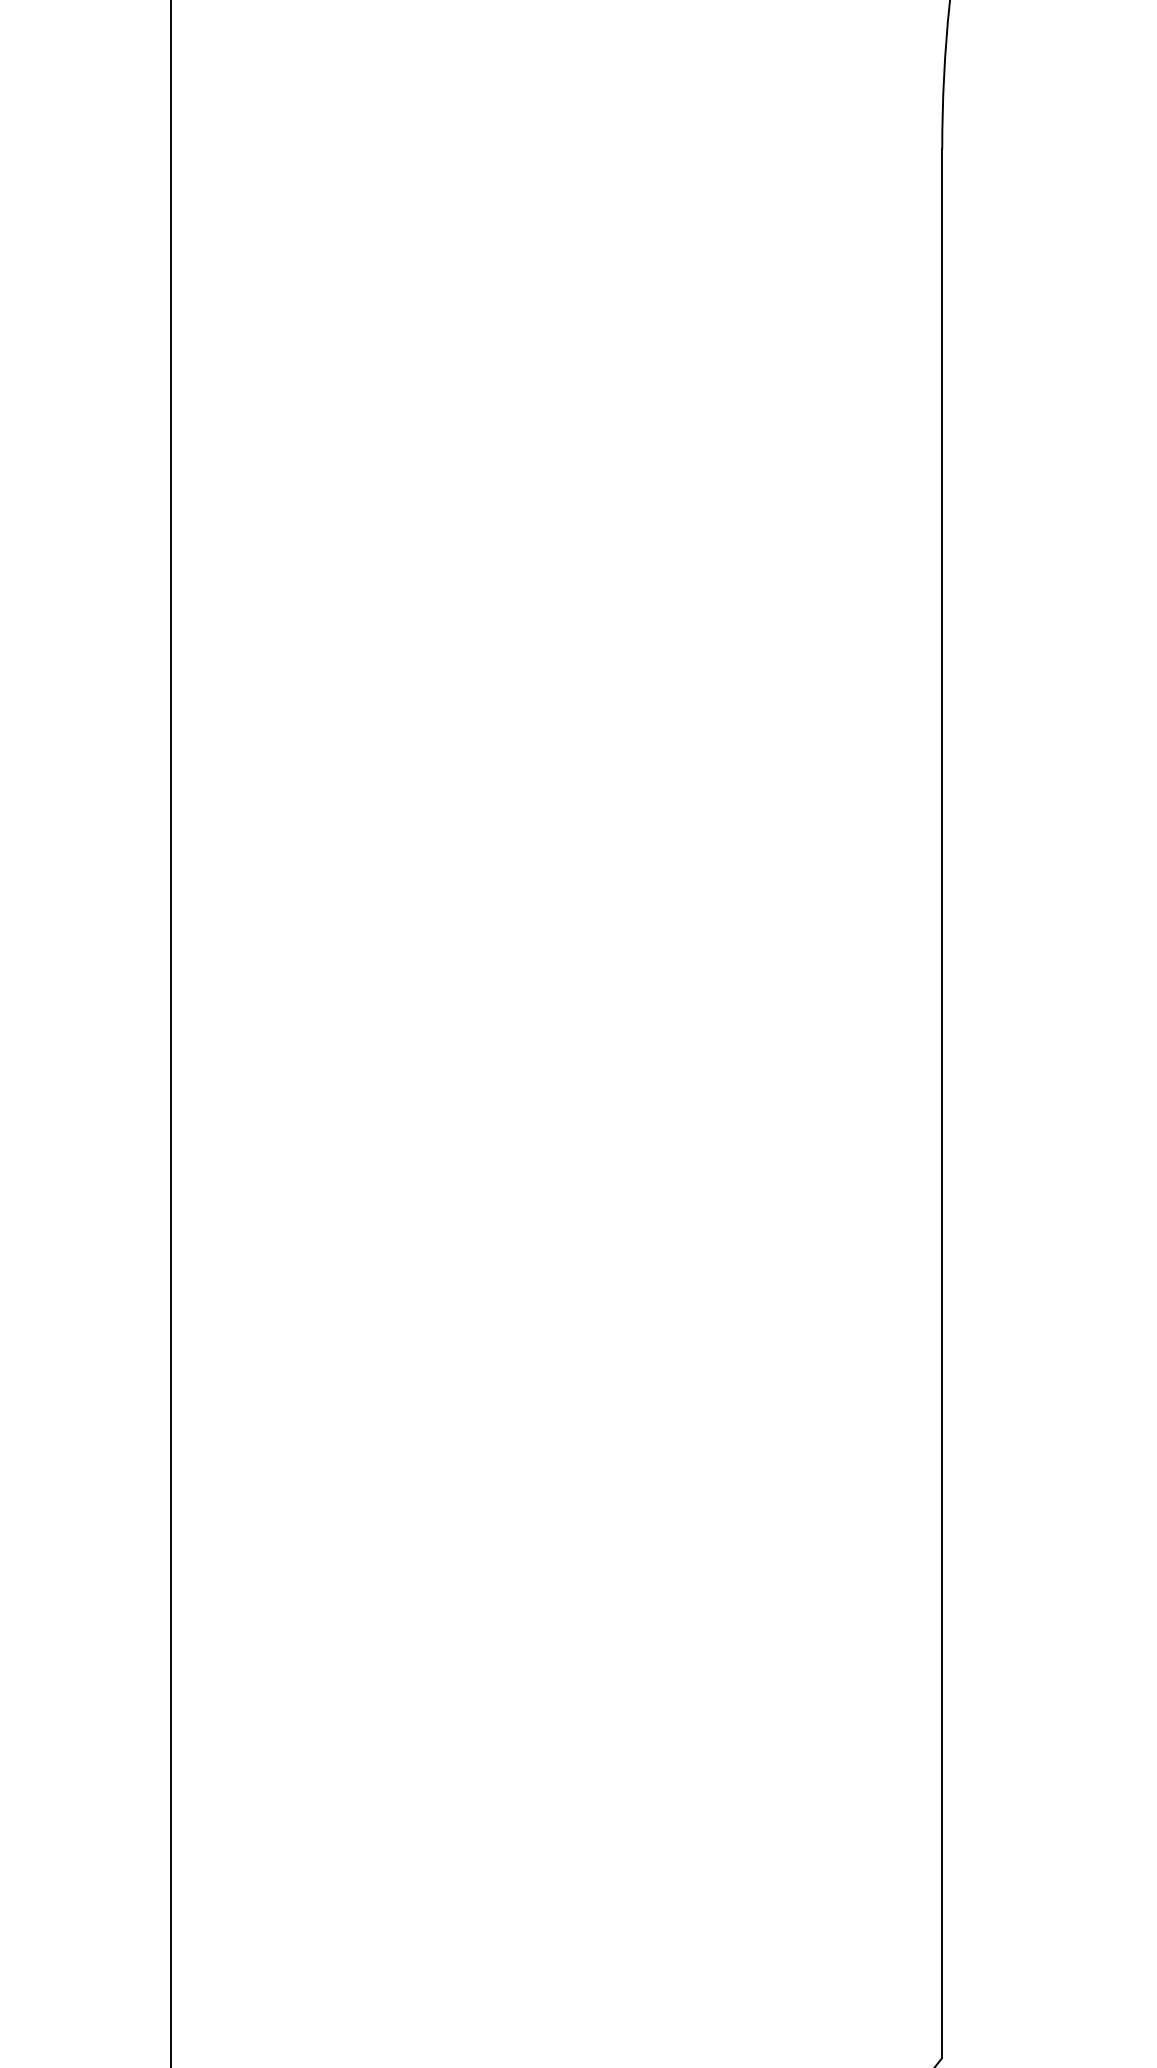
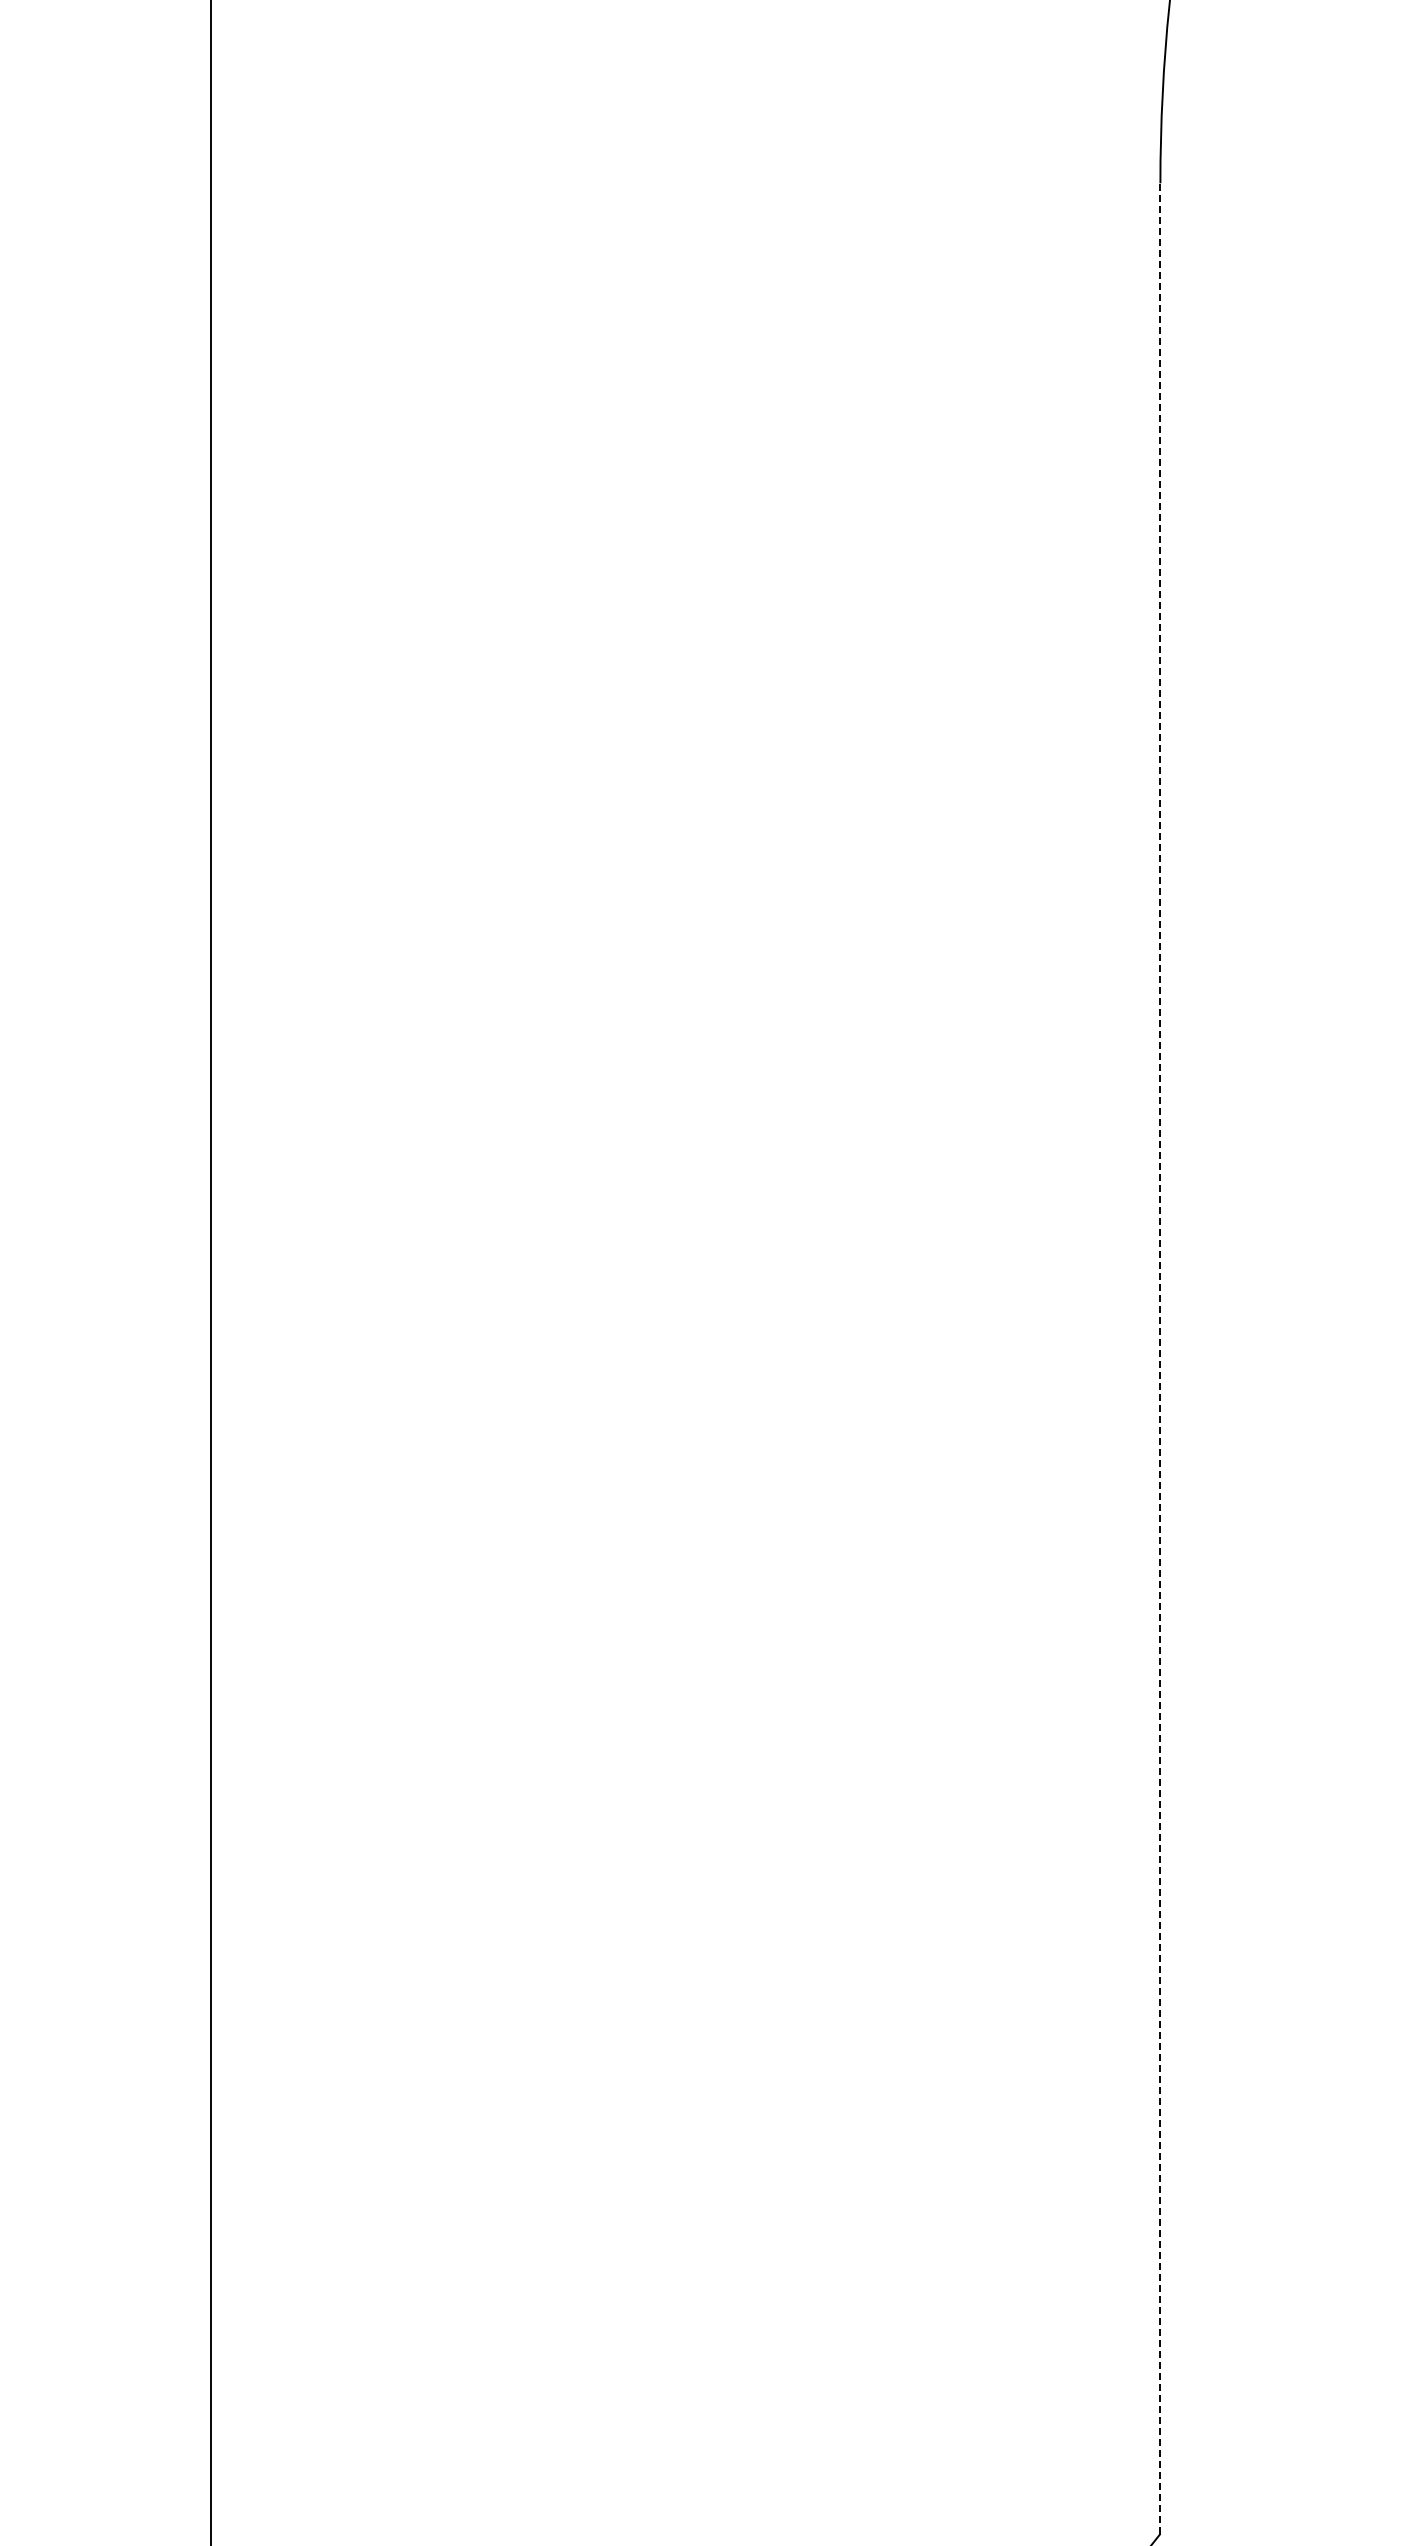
line: (942, 1103) -> (1160, 1358), solid -> dashed

